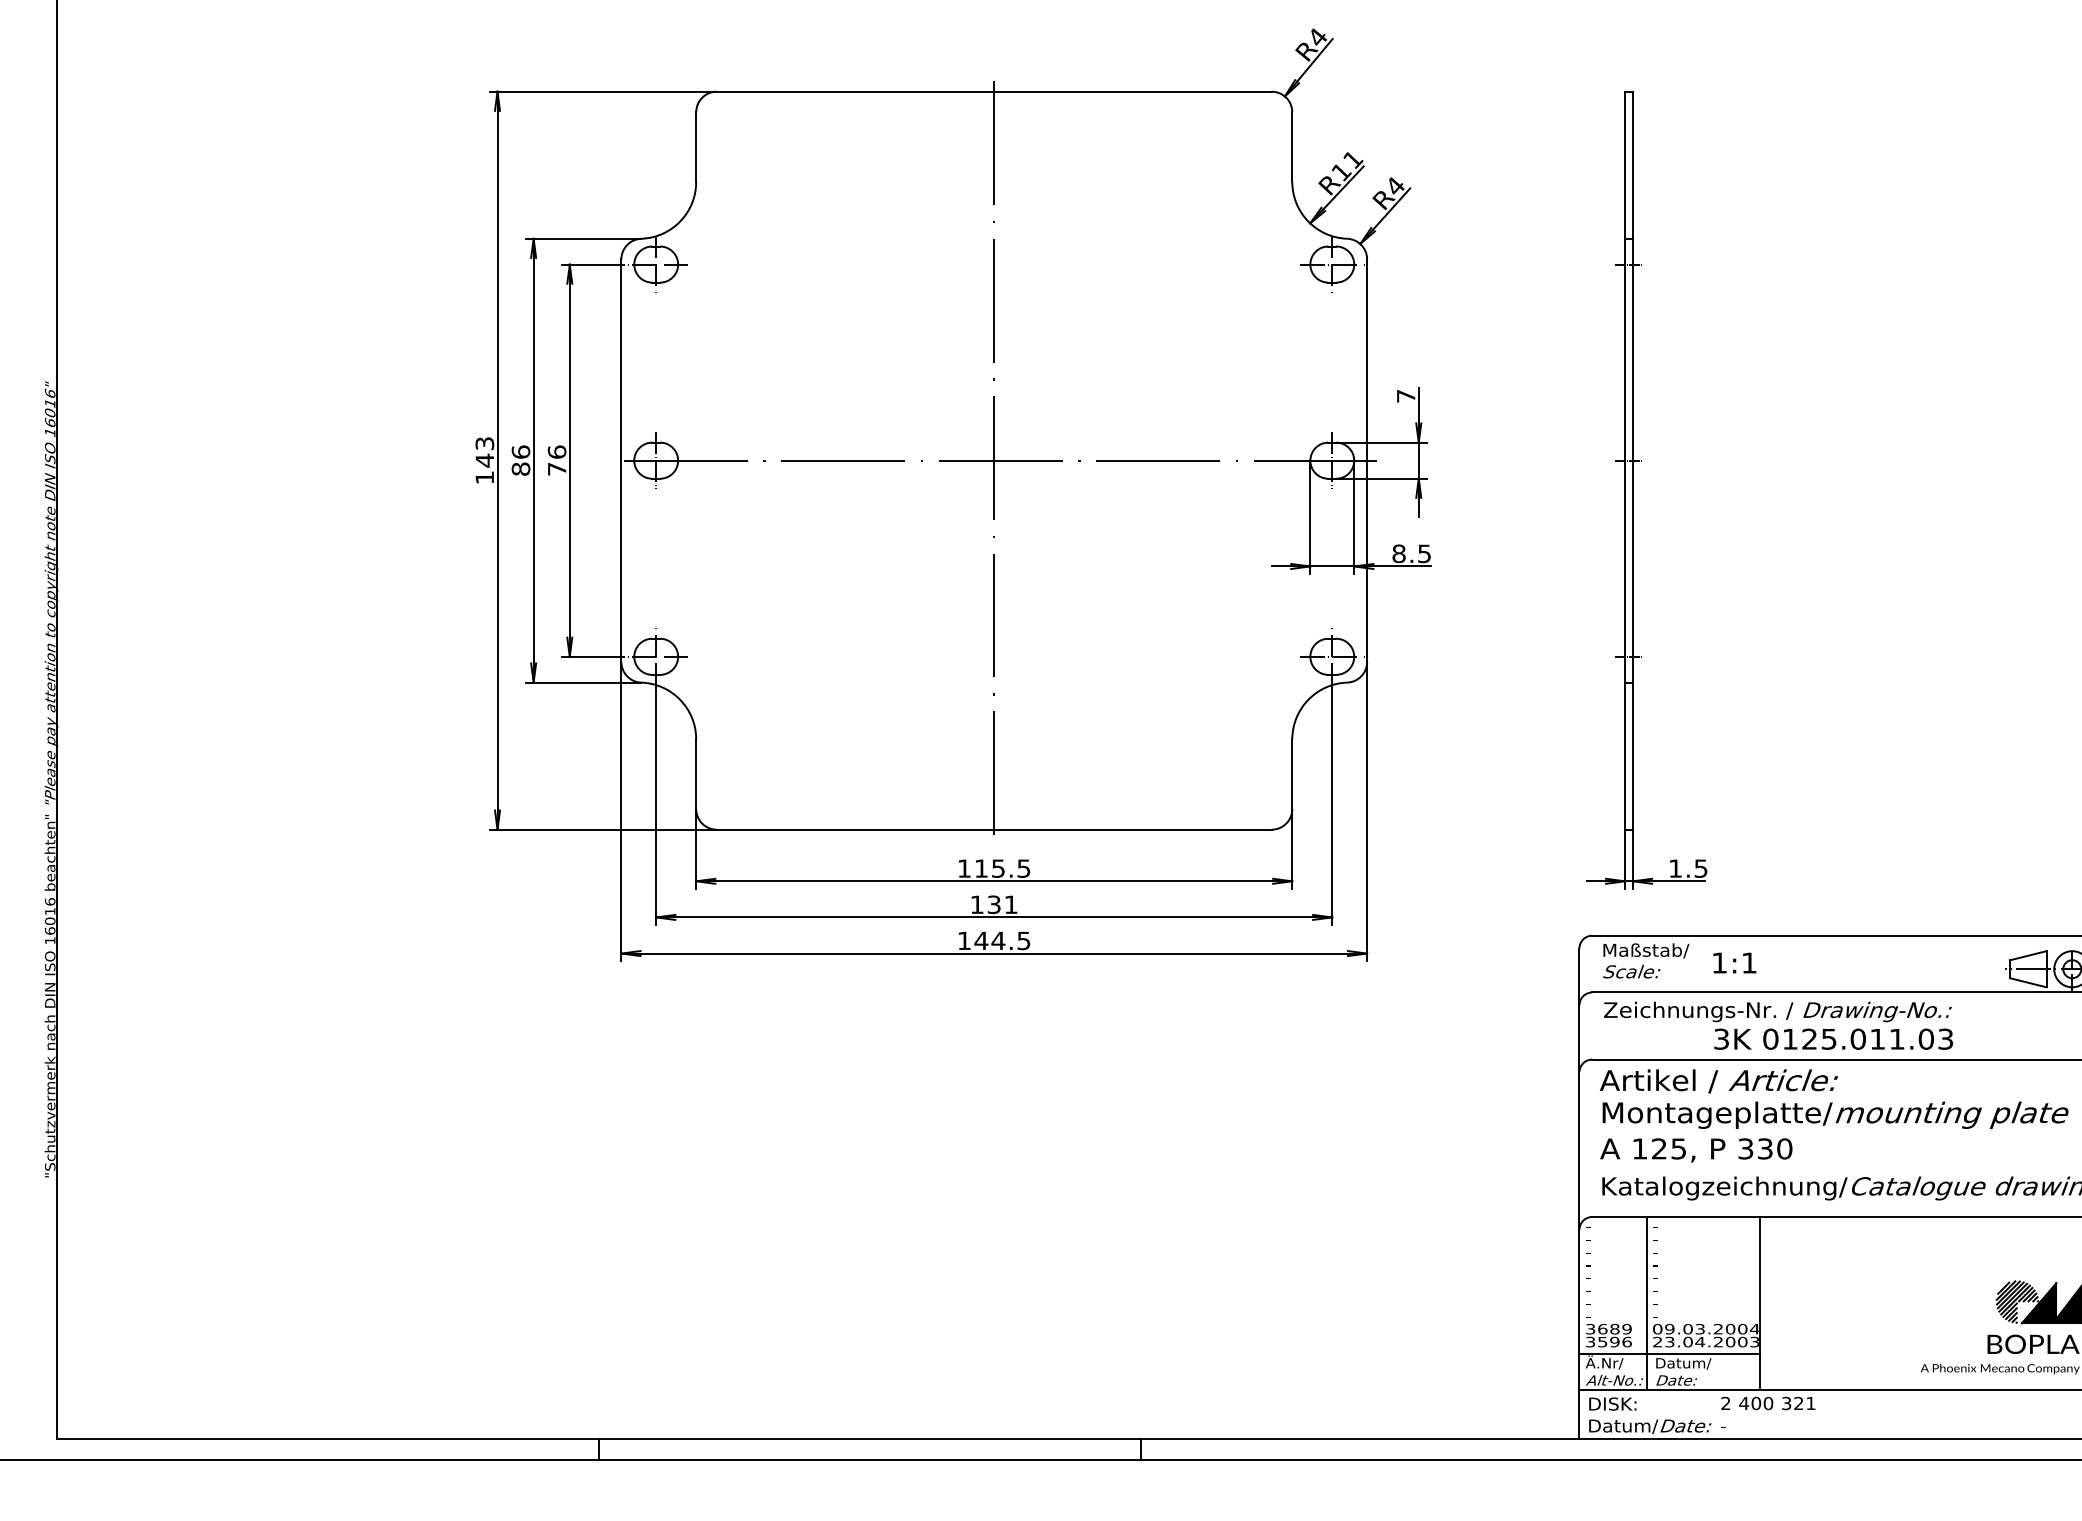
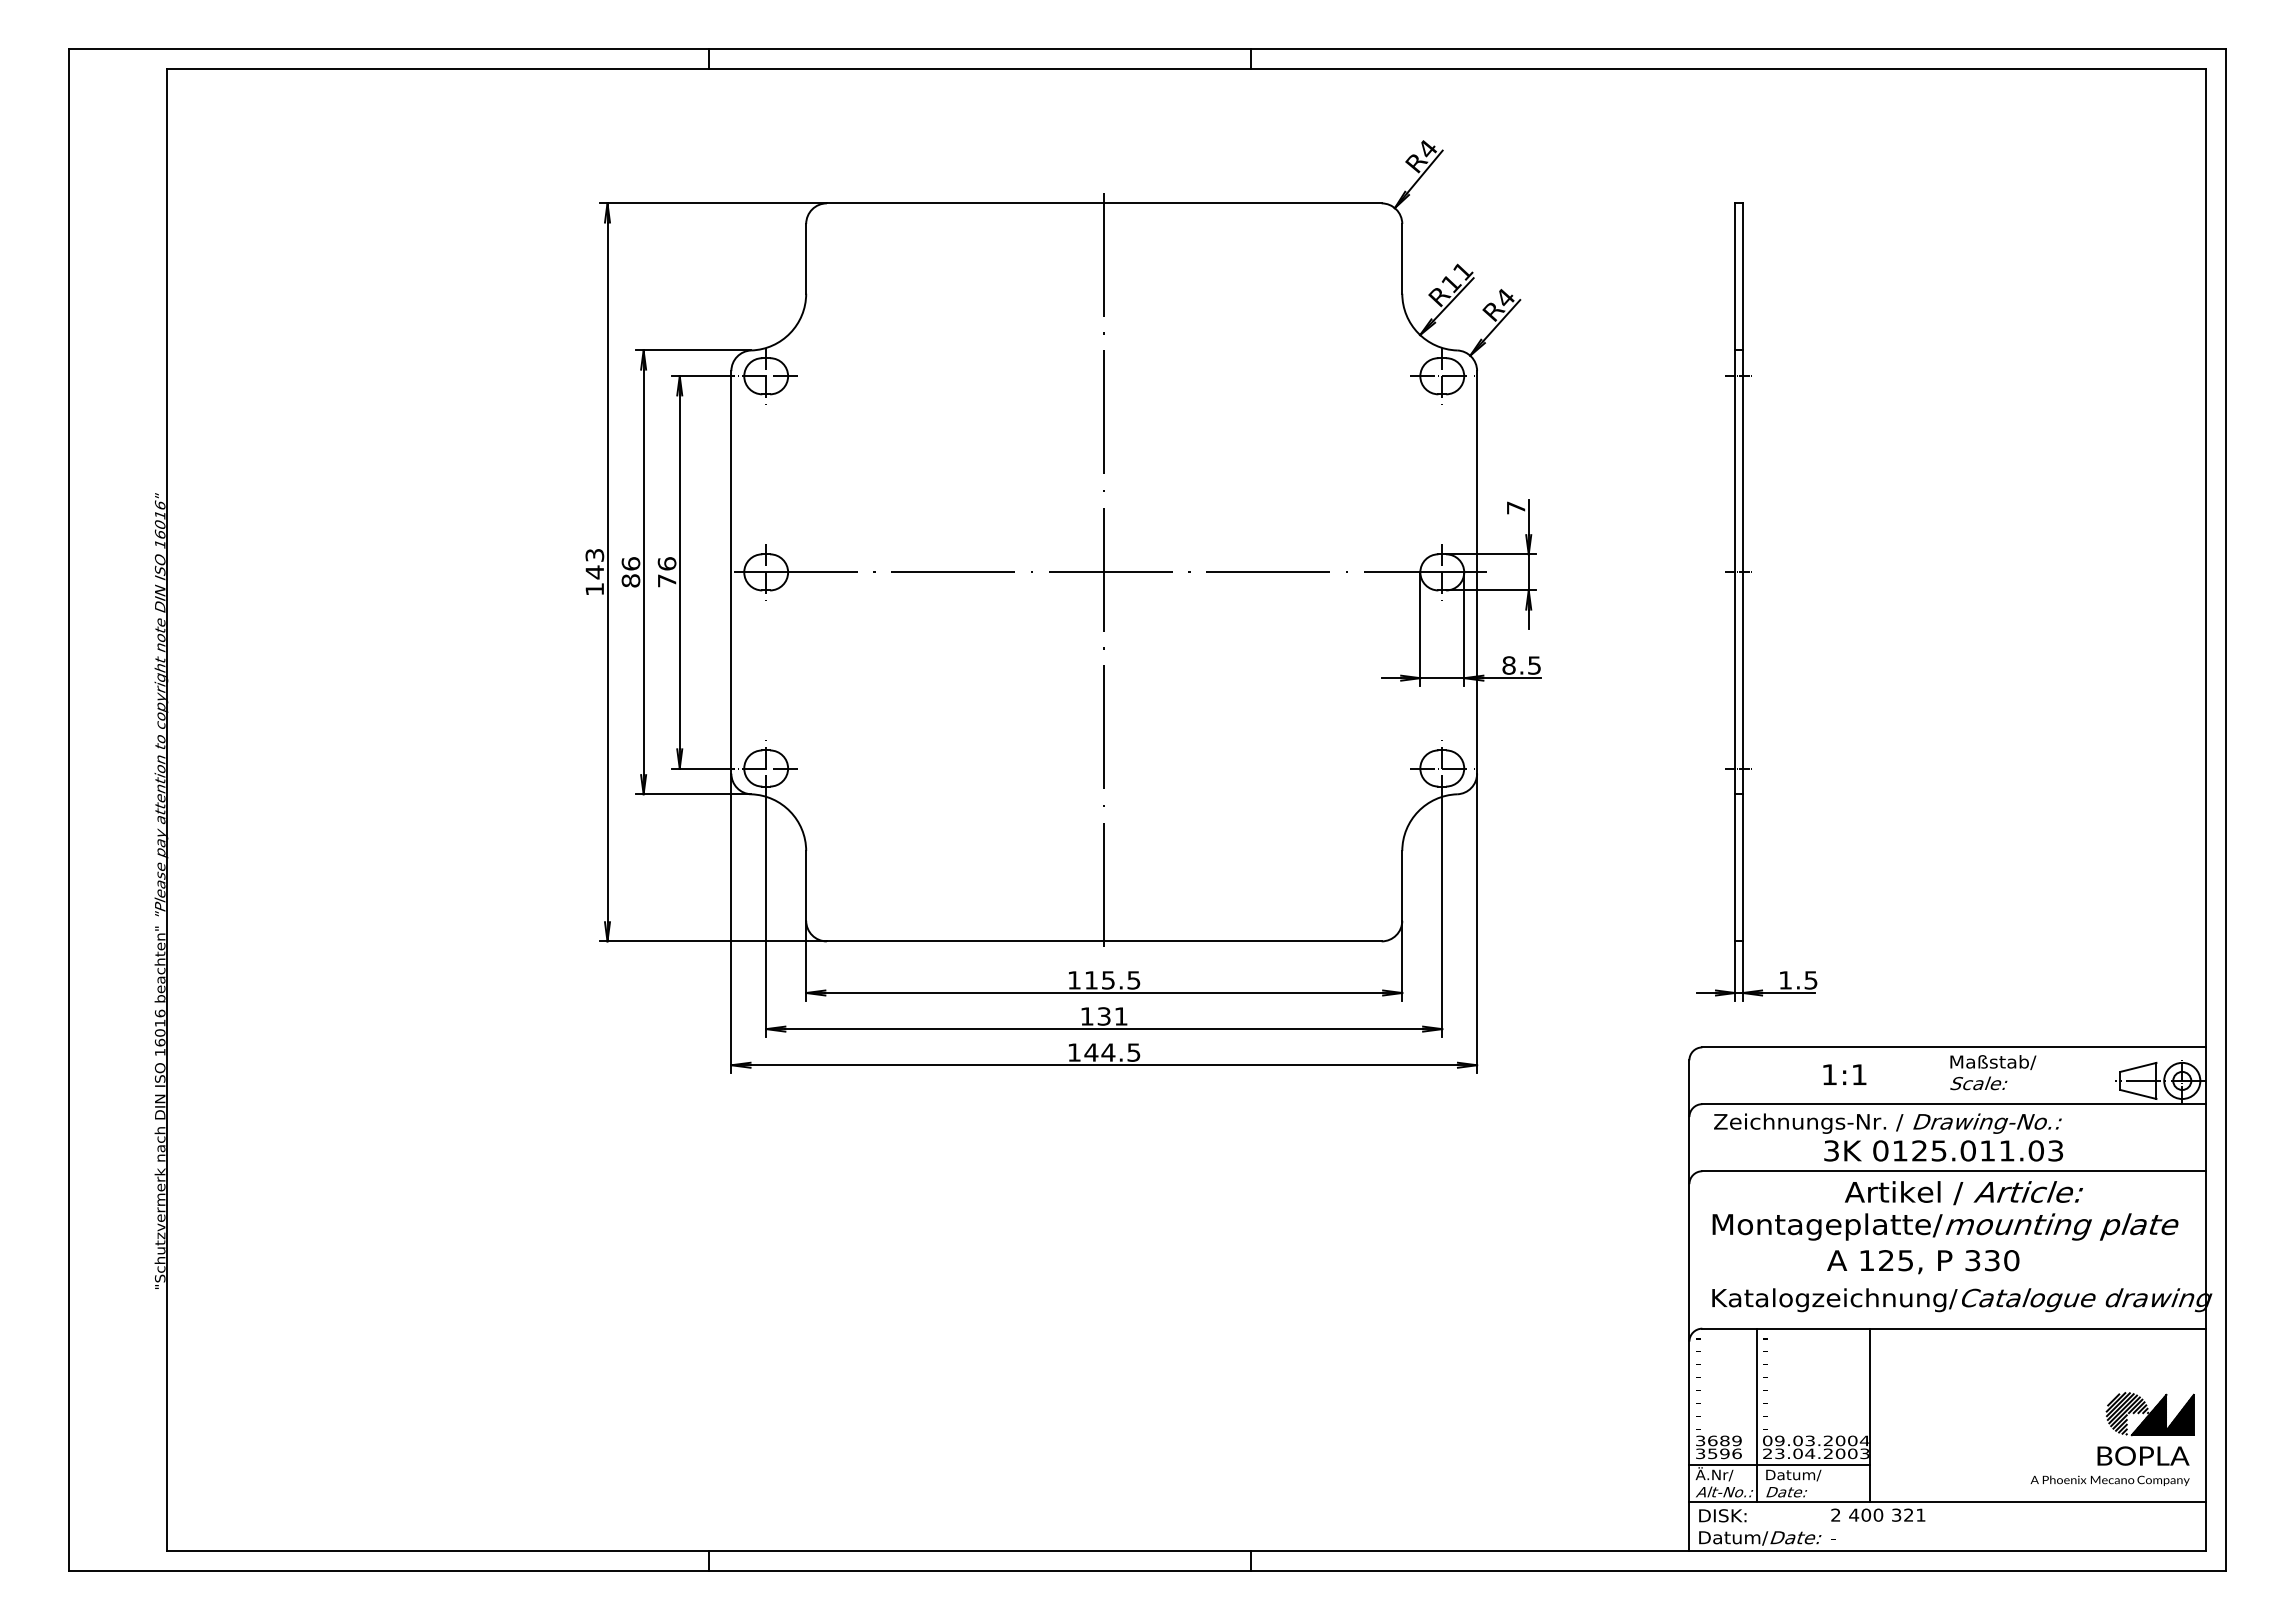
text: (1646, 960) -> (1993, 1072), moved
text: (1718, 1081) -> (1963, 1193), moved
text: (1696, 1150) -> (1923, 1262), moved

